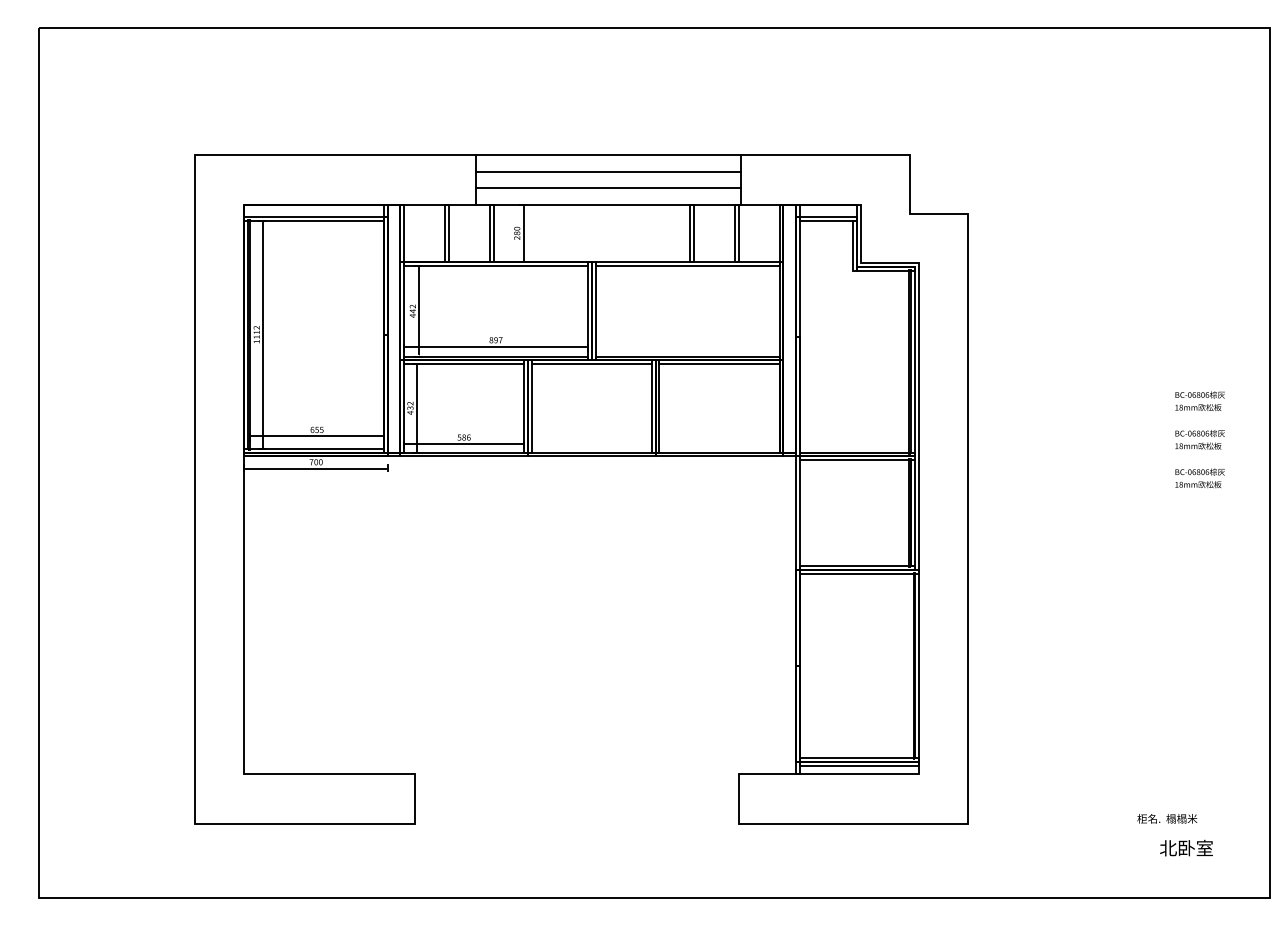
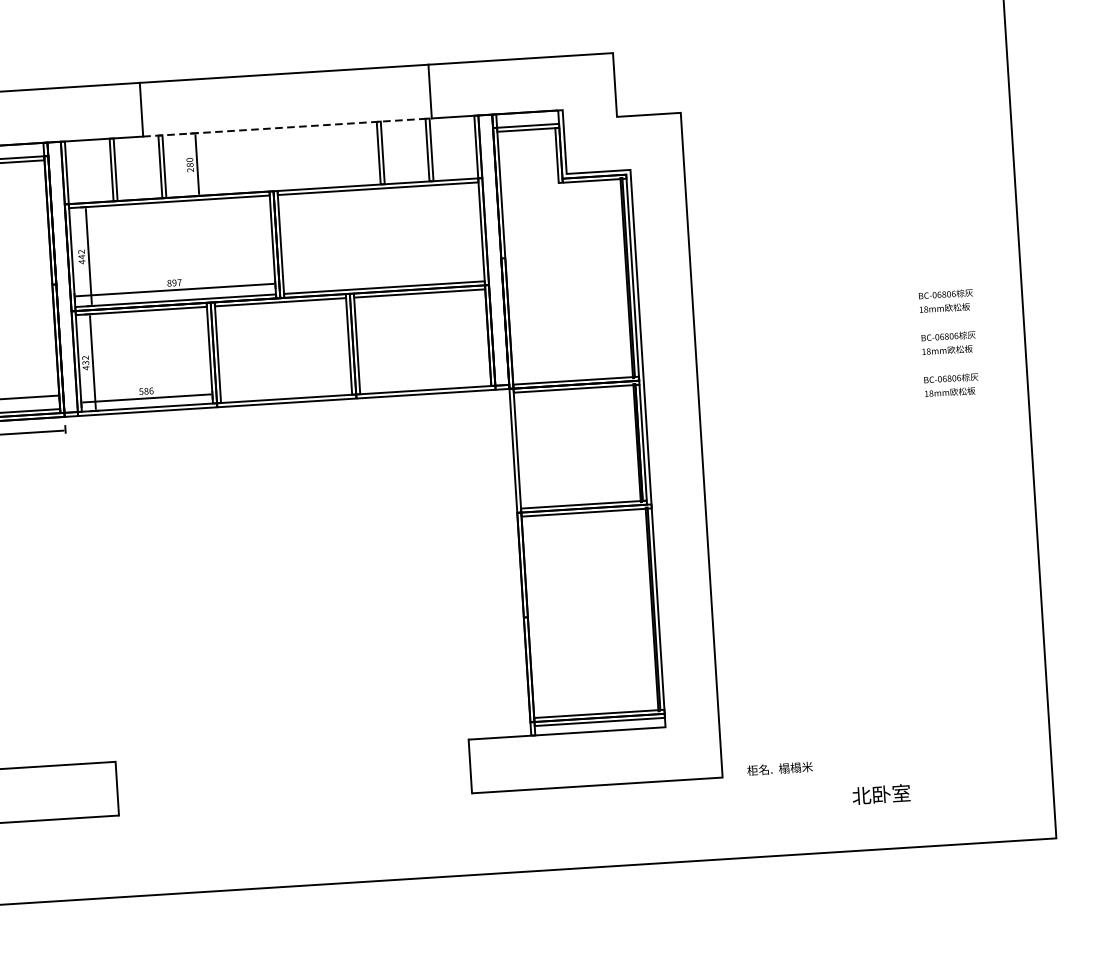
line: (607, 171) -> (284, 91), removed
line: (607, 188) -> (285, 109), removed
line: (608, 204) -> (287, 127), solid -> dashed
text: (1167, 818) -> (780, 768), moved
text: (1186, 847) -> (881, 793), moved

